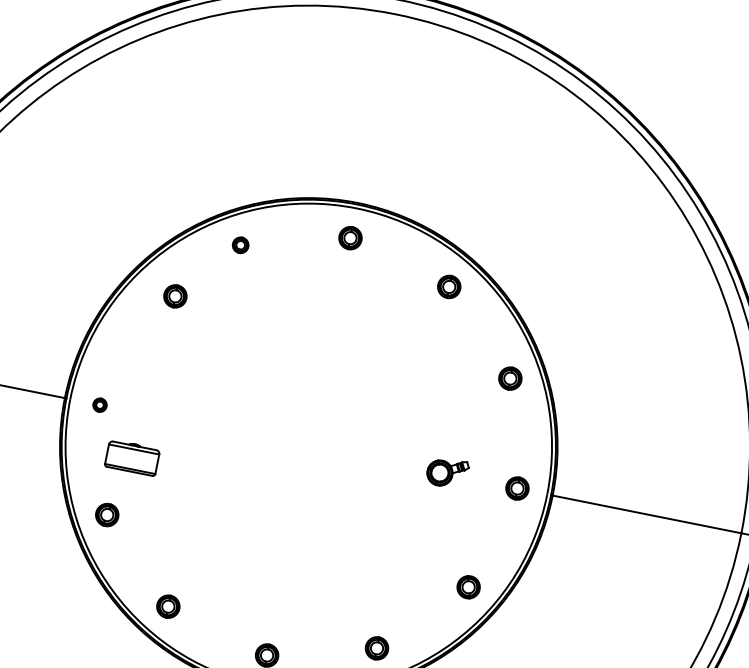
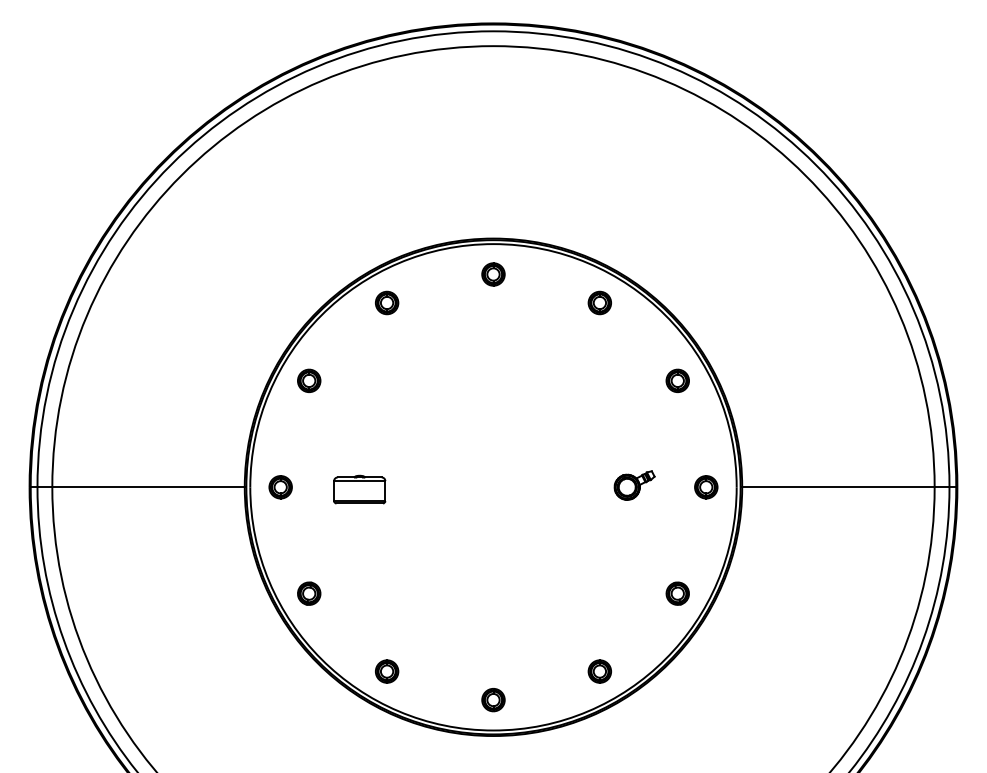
part: (241, 244) -> (387, 302), size x1.43
part: (175, 296) -> (309, 380), moved
part: (99, 405) -> (280, 487), size x1.67
part: (132, 457) -> (359, 489), moved

